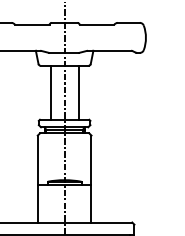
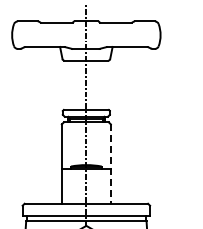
line: (50, 91) -> (73, 84), removed
line: (79, 91) -> (99, 84), removed
line: (91, 179) -> (110, 164), solid -> dashed

